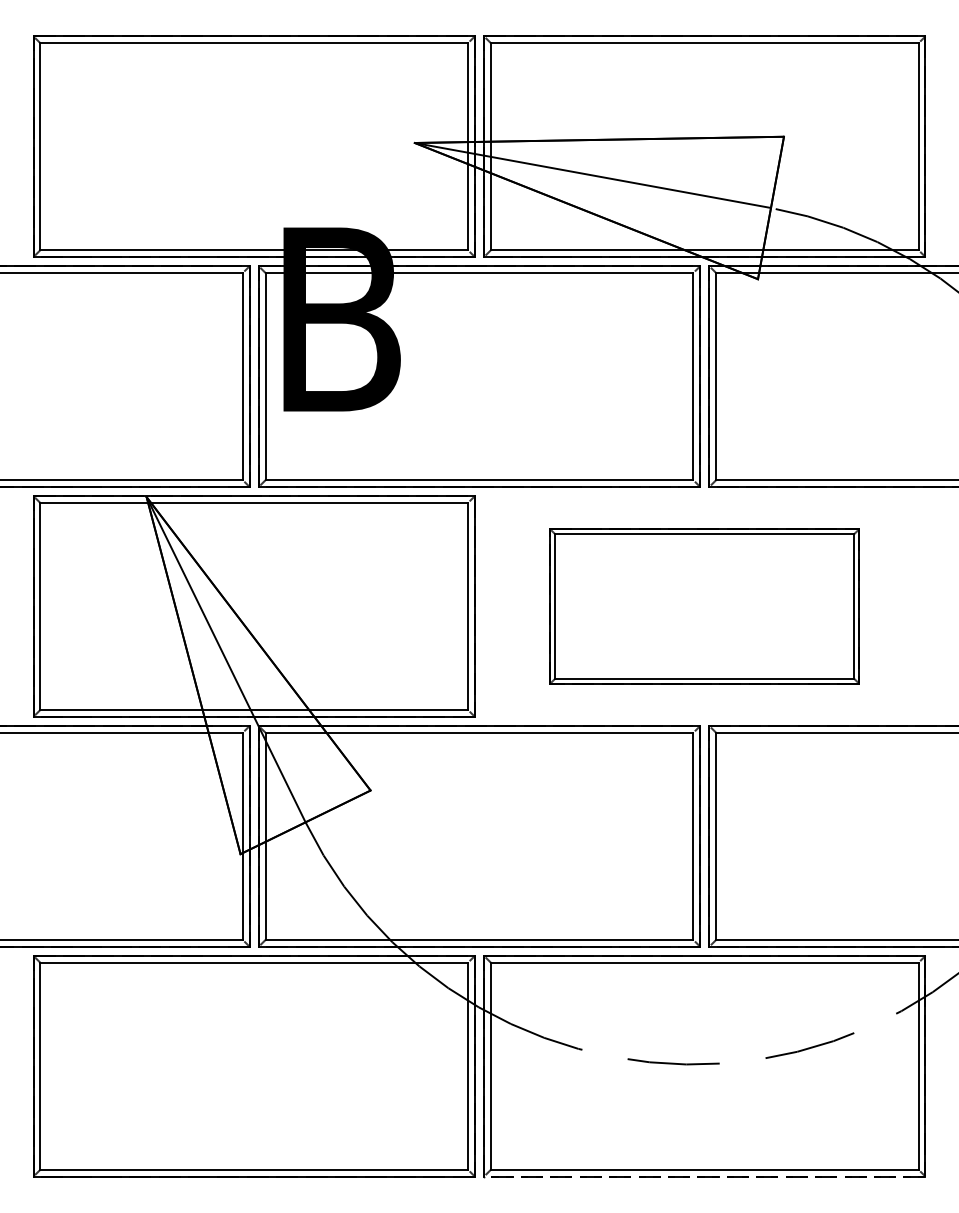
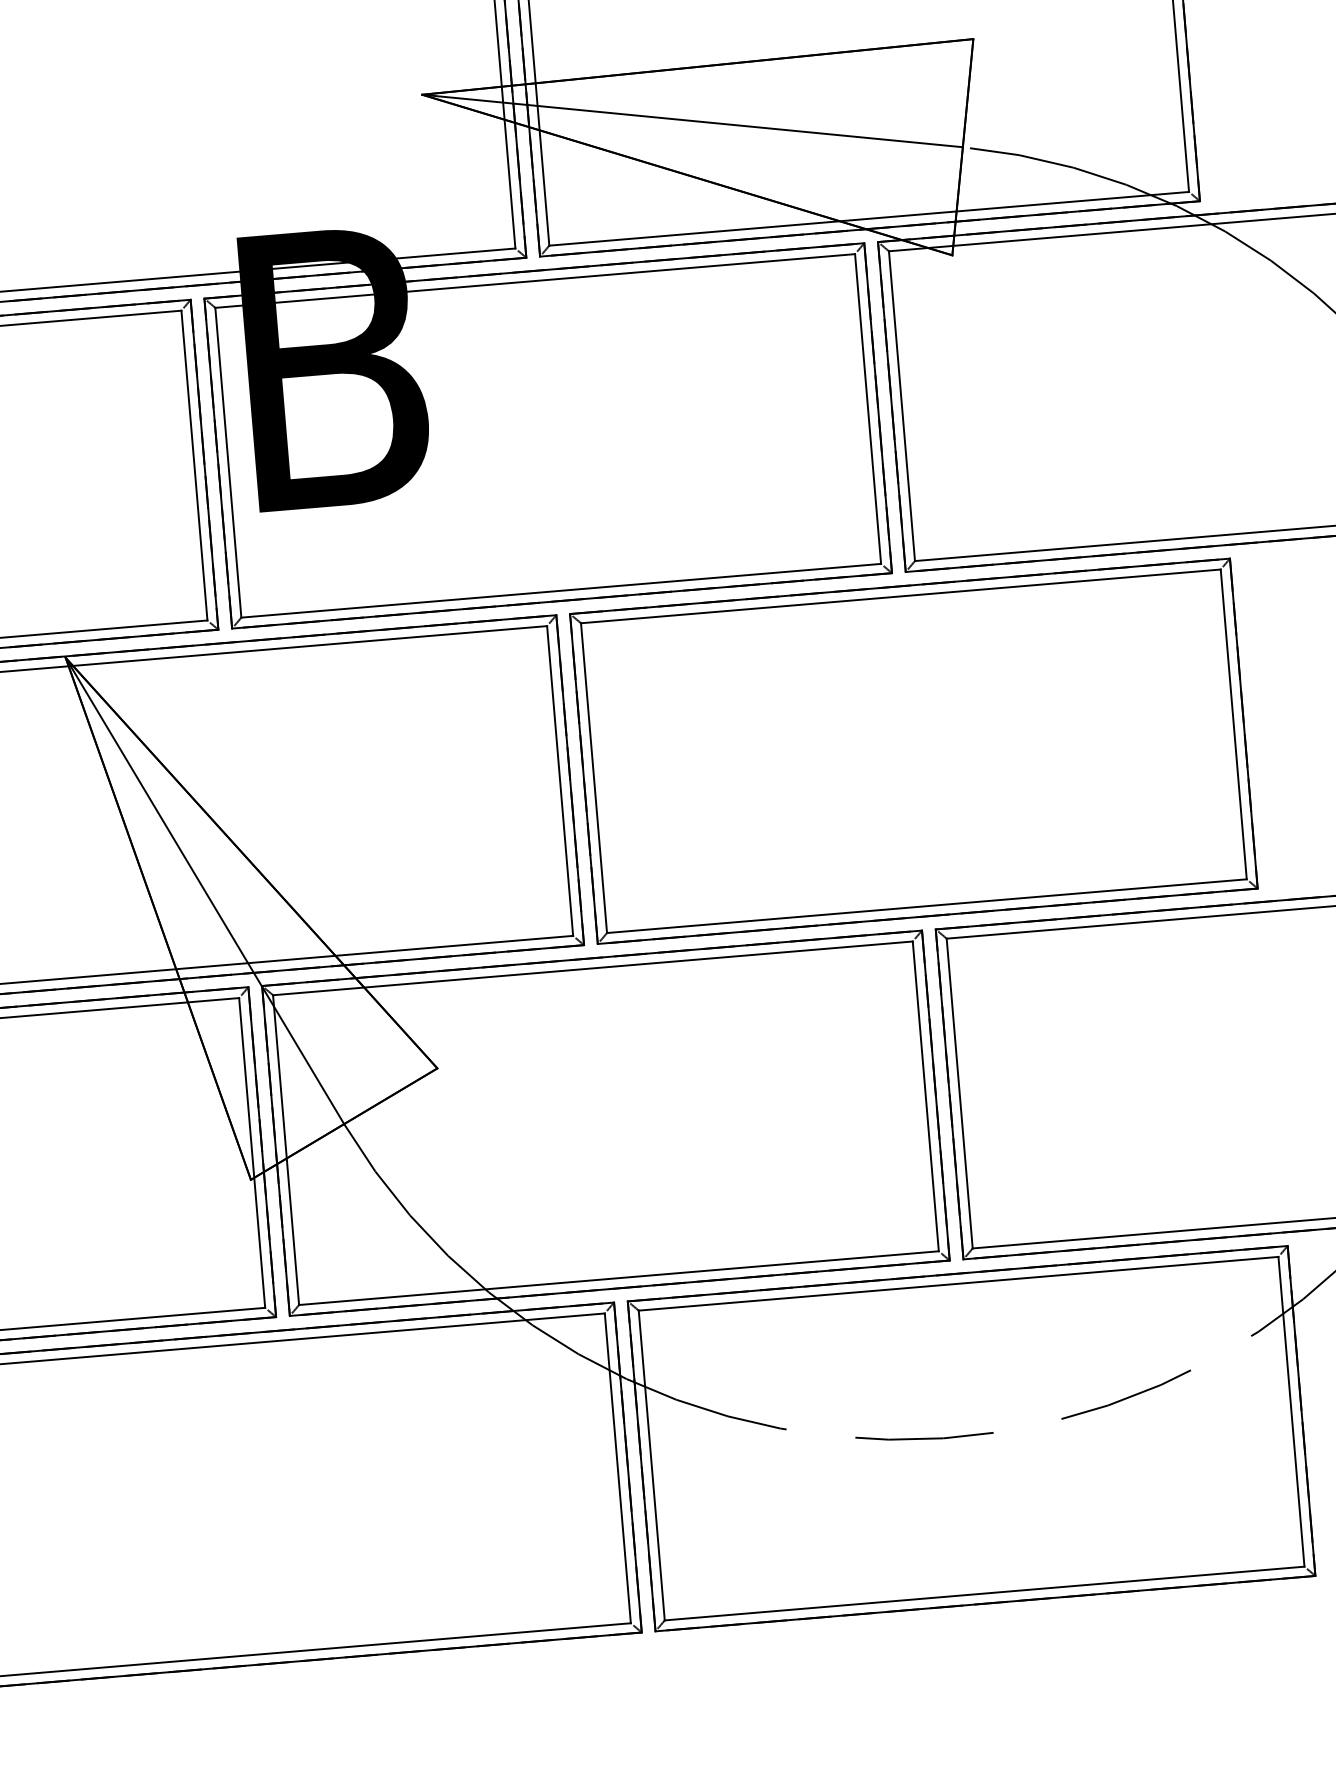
part: (704, 606) -> (913, 751), size x1.43
line: (704, 1176) -> (985, 1603), dashed -> solid

